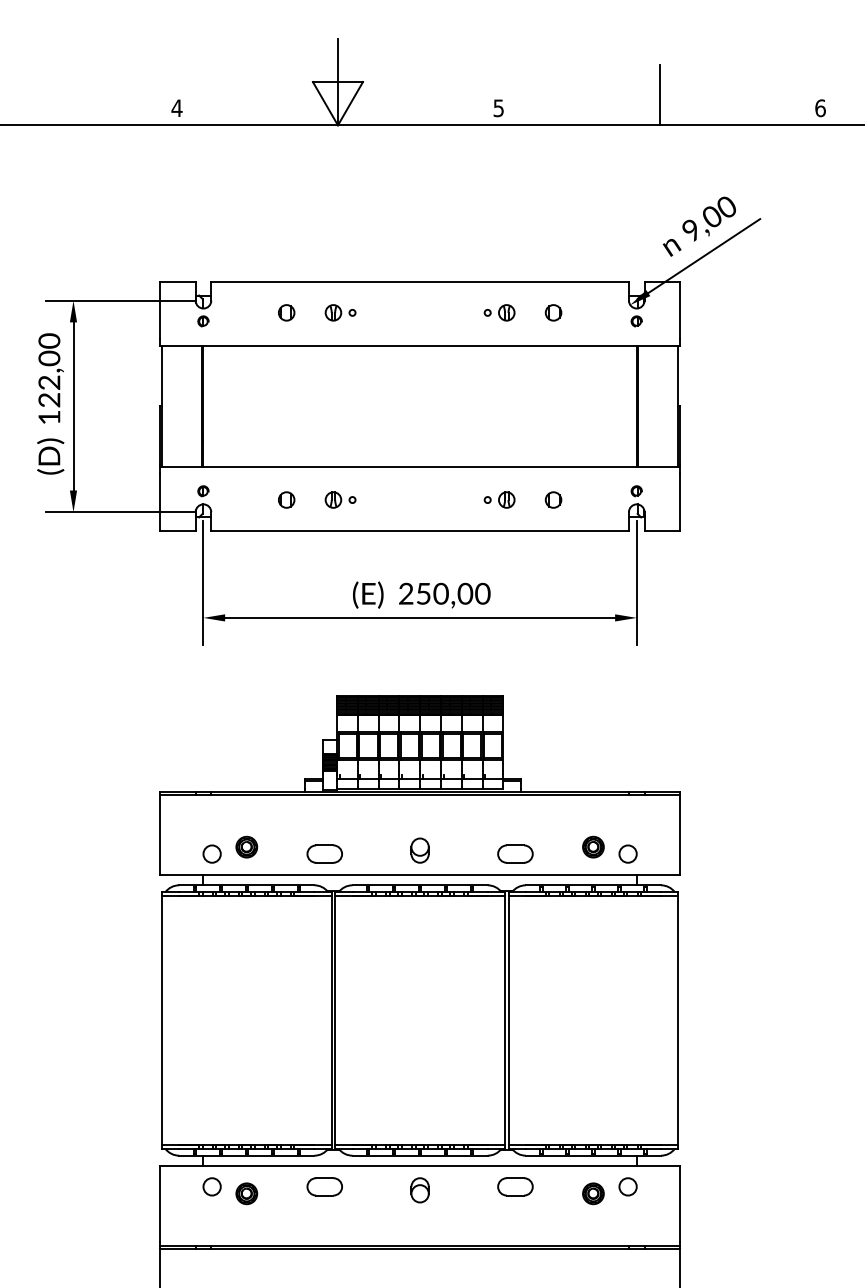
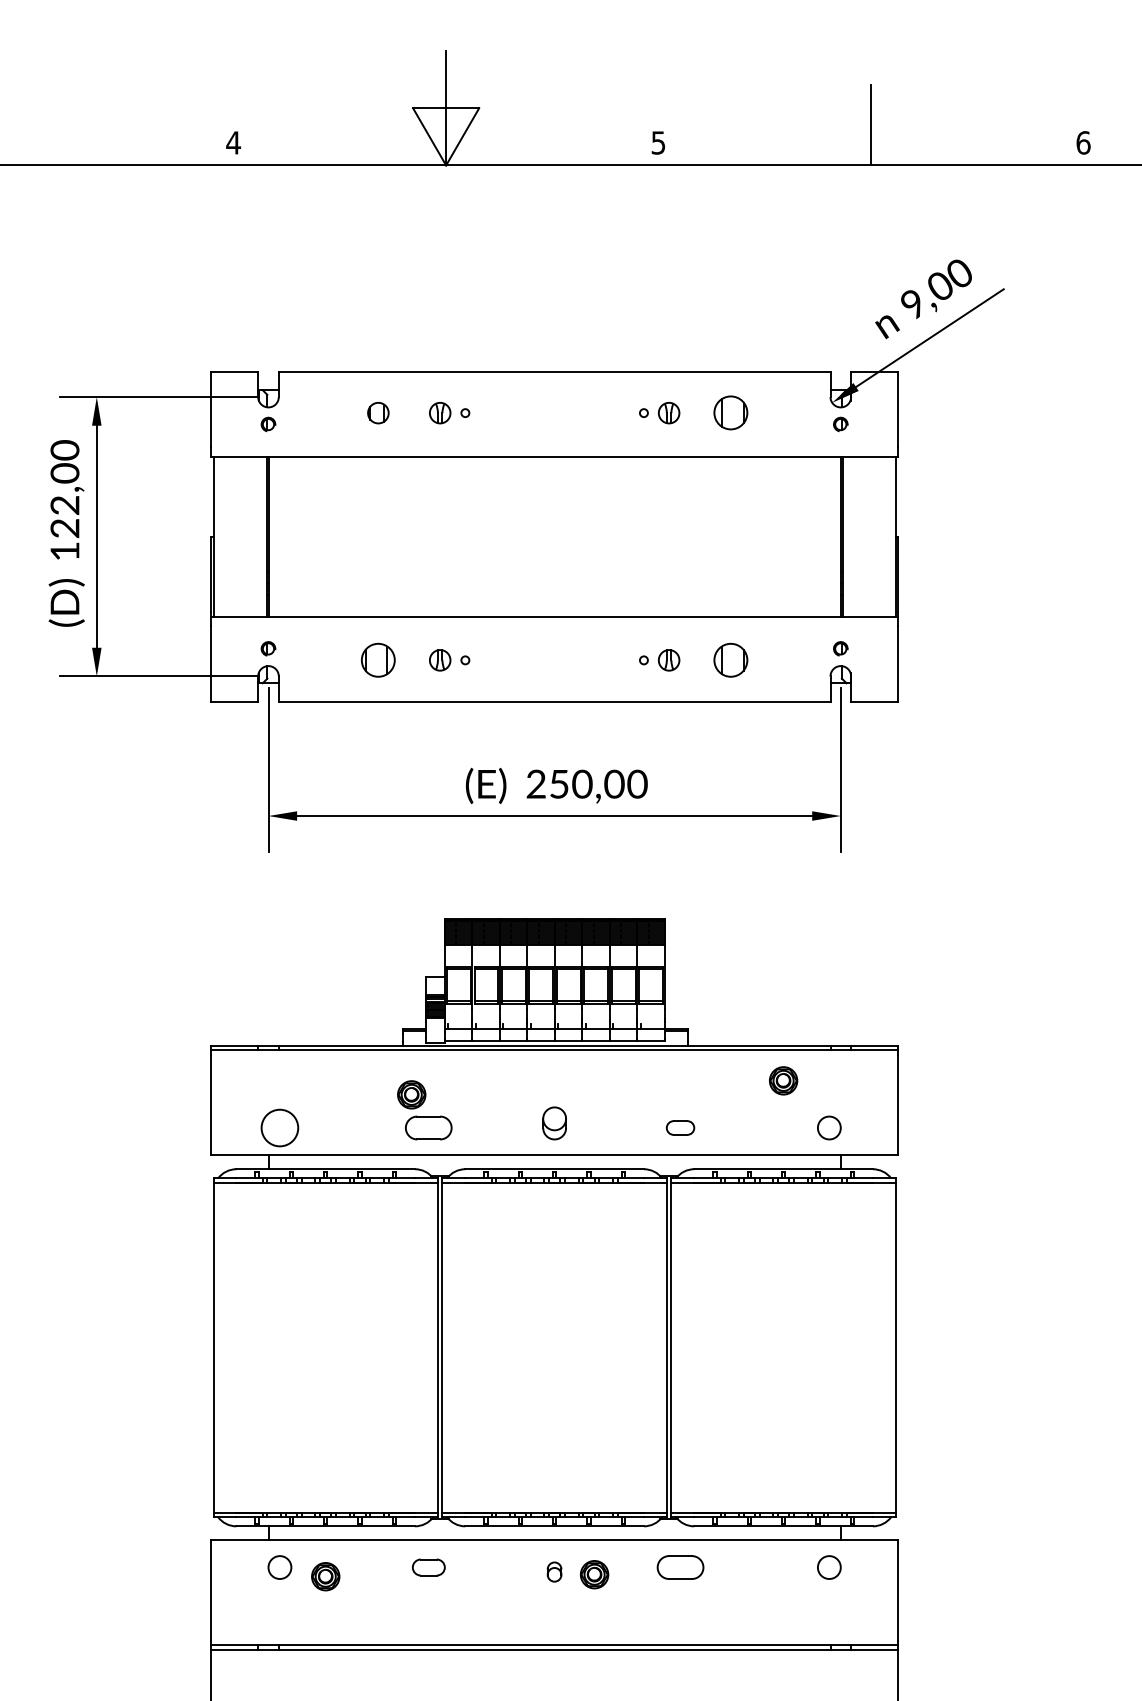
part: (553, 313) -> (730, 413), size x1.6
part: (286, 500) -> (378, 660), size x1.6
part: (553, 500) -> (730, 660), size x1.6
part: (246, 846) -> (411, 1094), moved
part: (593, 846) -> (783, 1080), moved
circle: (211, 853) -> (279, 1127), size x1.6
part: (515, 853) -> (680, 1127), size x0.6
part: (324, 1186) -> (428, 1567), size x0.7
part: (420, 1189) -> (554, 1571), size x0.6
part: (593, 1193) -> (594, 1574), moved

